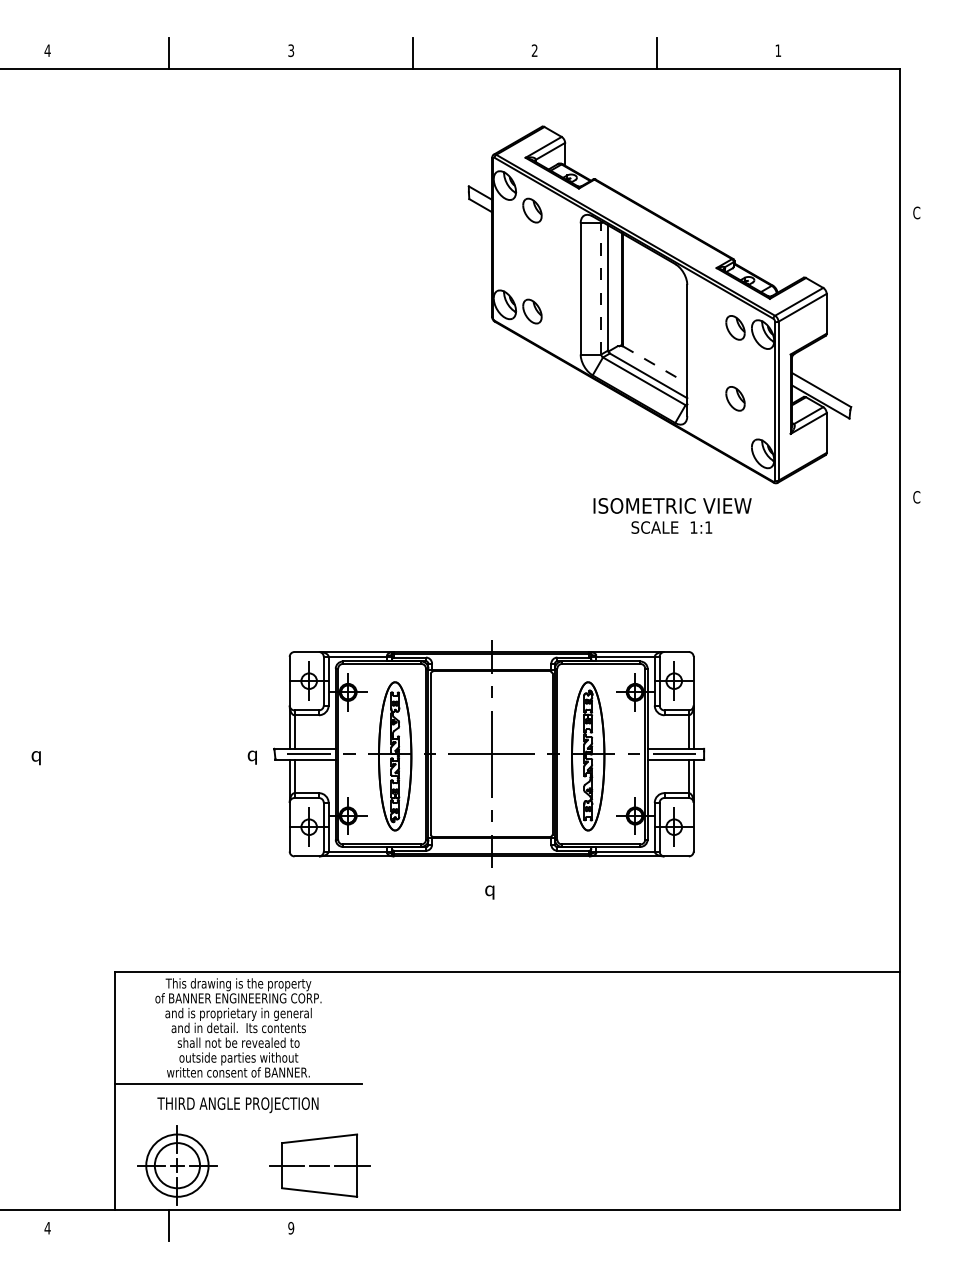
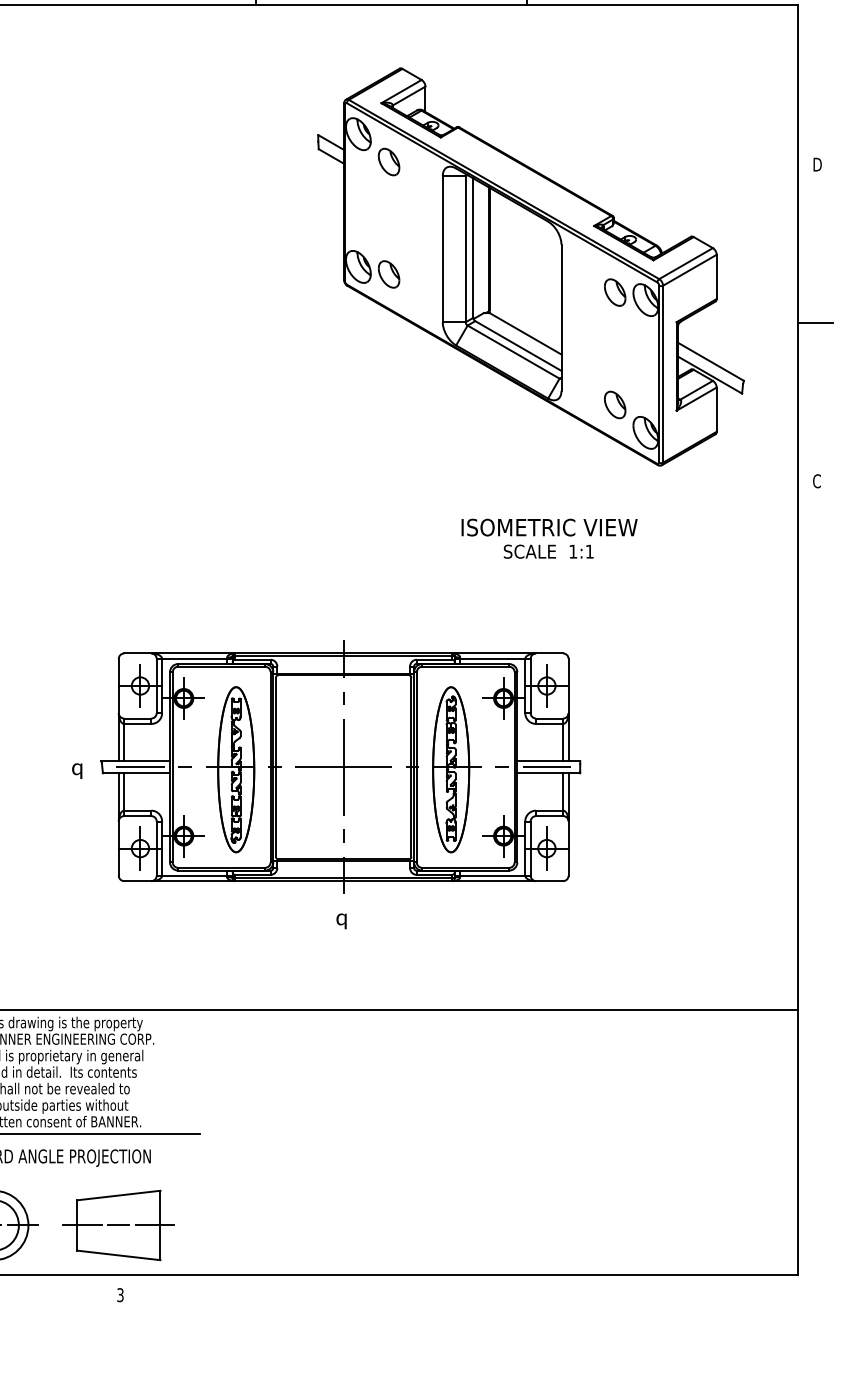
text: (917, 212) -> (817, 164), C -> D
line: (601, 288) -> (465, 248), dashed -> solid
line: (915, 355) -> (815, 323), added
line: (655, 365) -> (526, 334), dashed -> solid
part: (735, 398) -> (615, 404), moved
text: (672, 515) -> (549, 538), moved
part: (319, 1165) -> (118, 1225), moved
text: (291, 1228) -> (120, 1295), 9 -> 3

